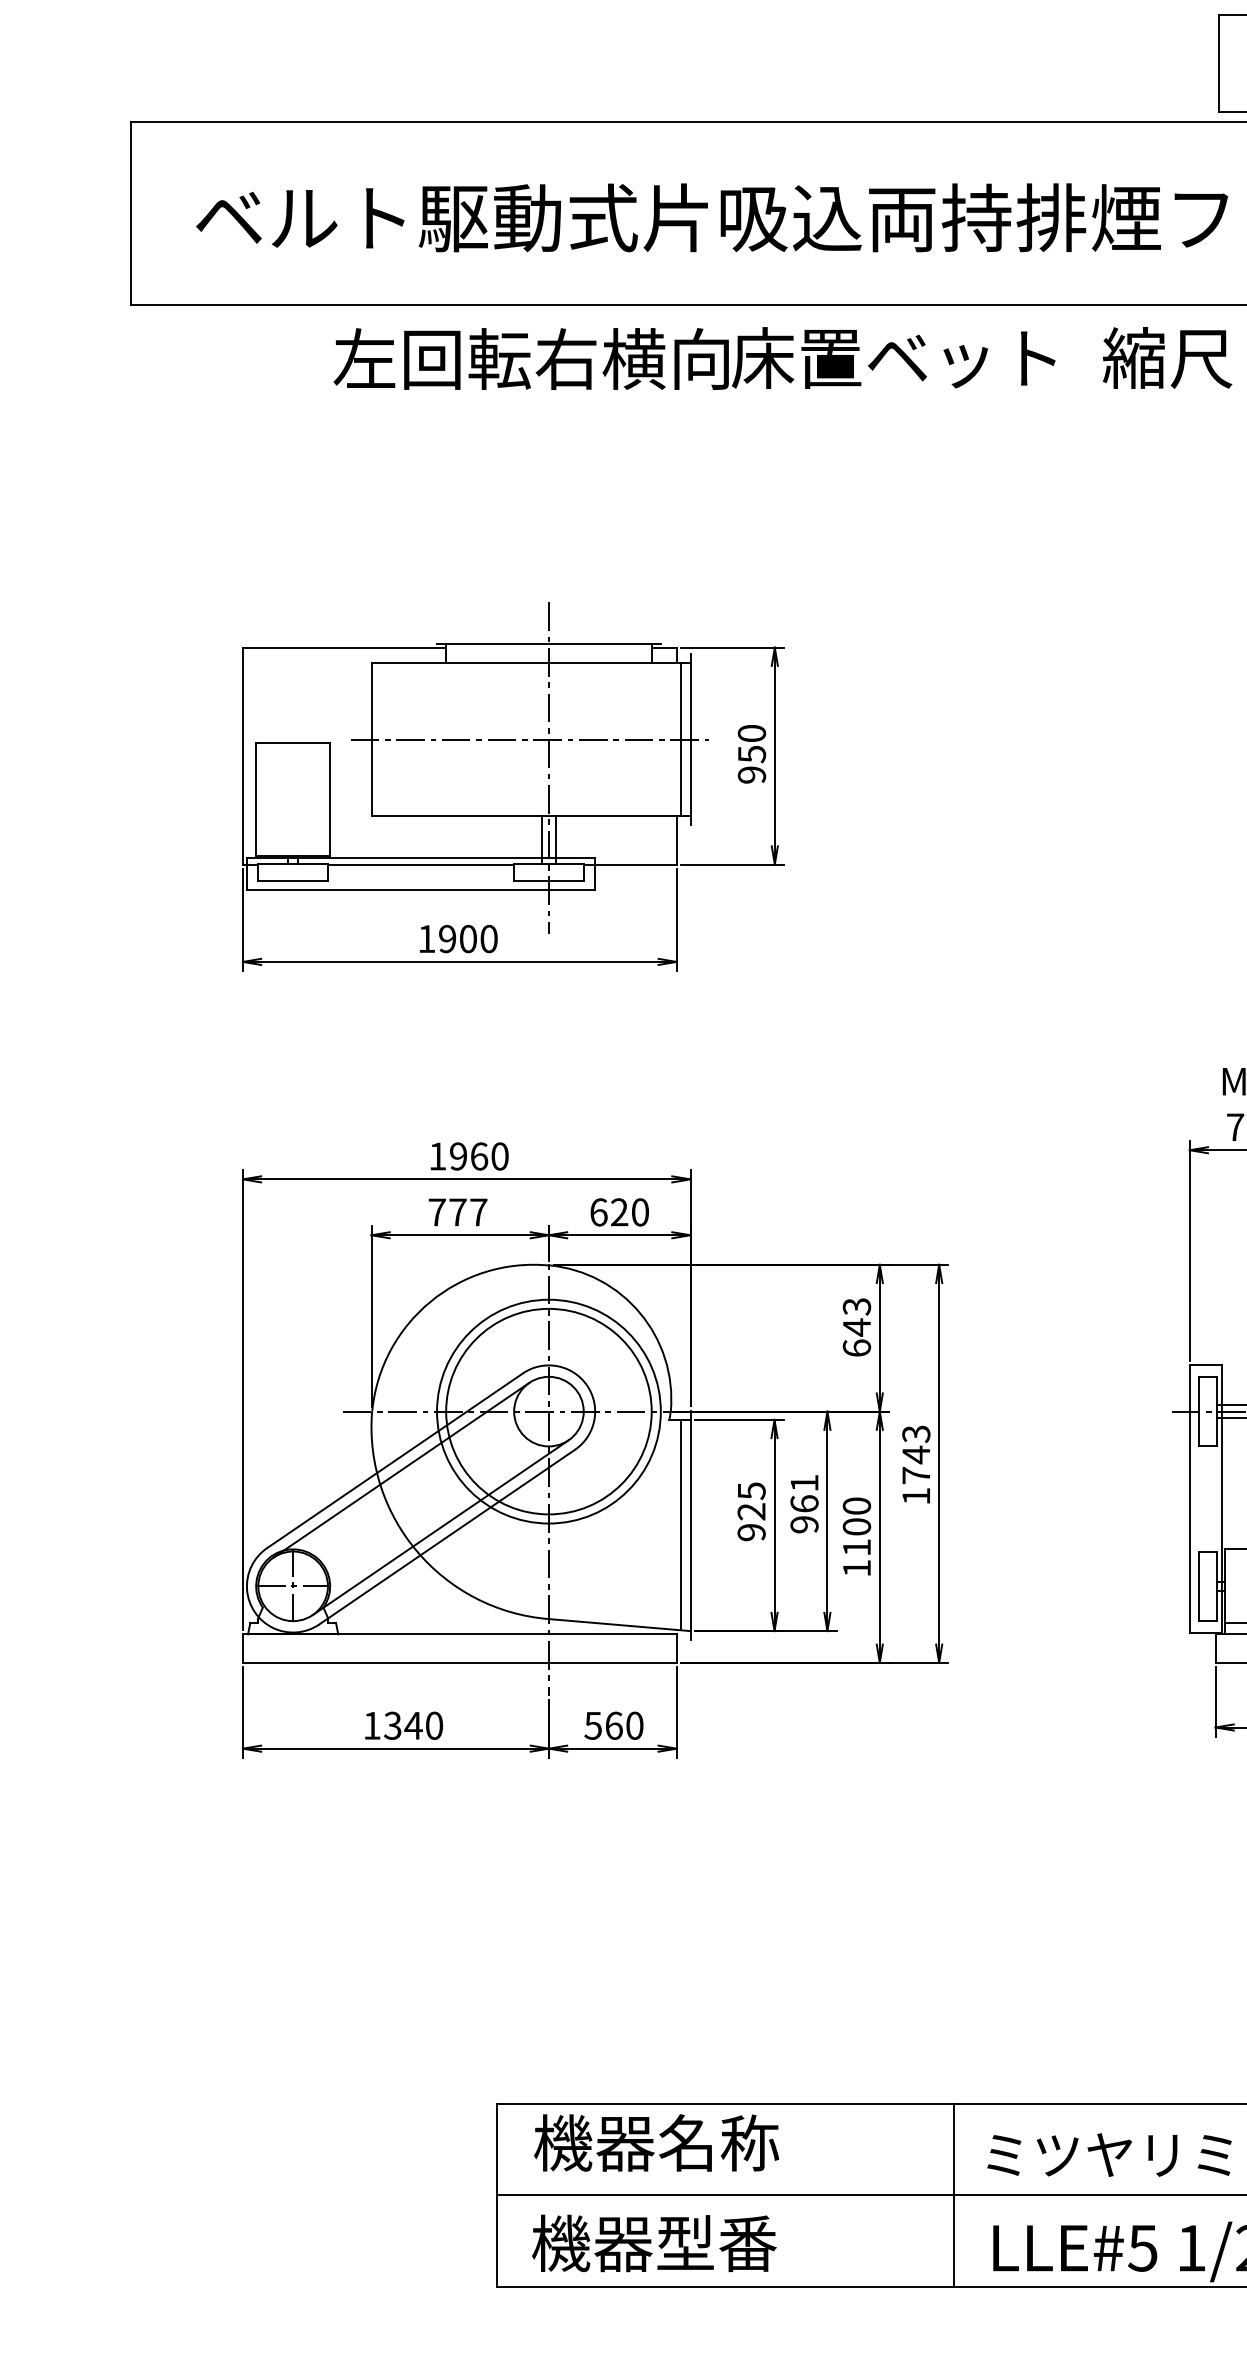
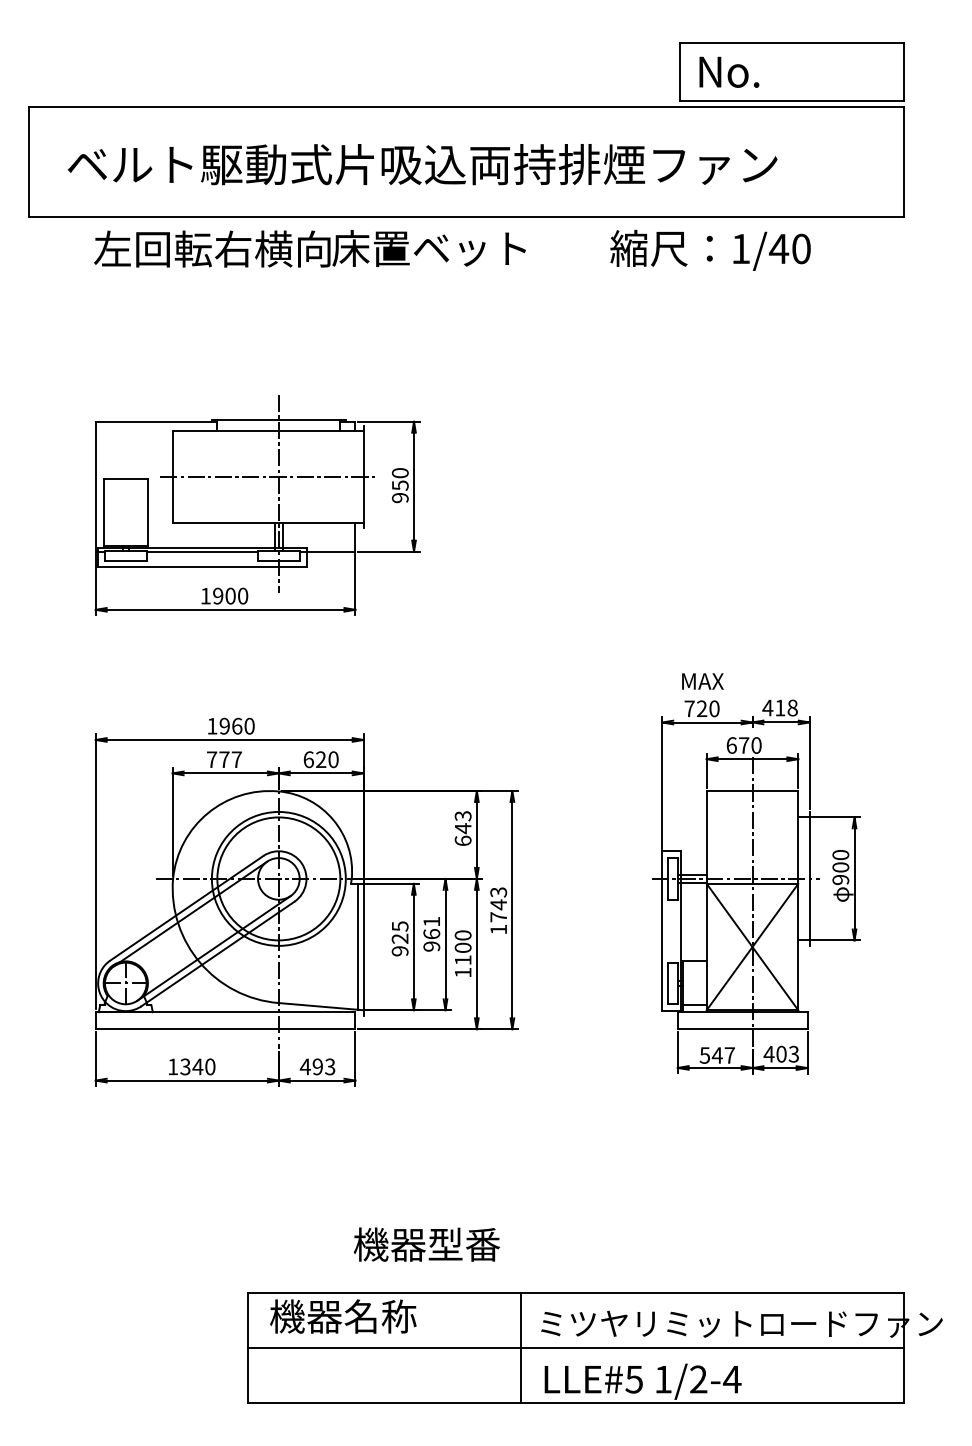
text: (693, 358) -> (309, 248), moved
line: (682, 739) -> (358, 476), removed
text: (613, 1725) -> (317, 1066), 560 -> 493
text: (653, 2243) -> (426, 1244), moved

